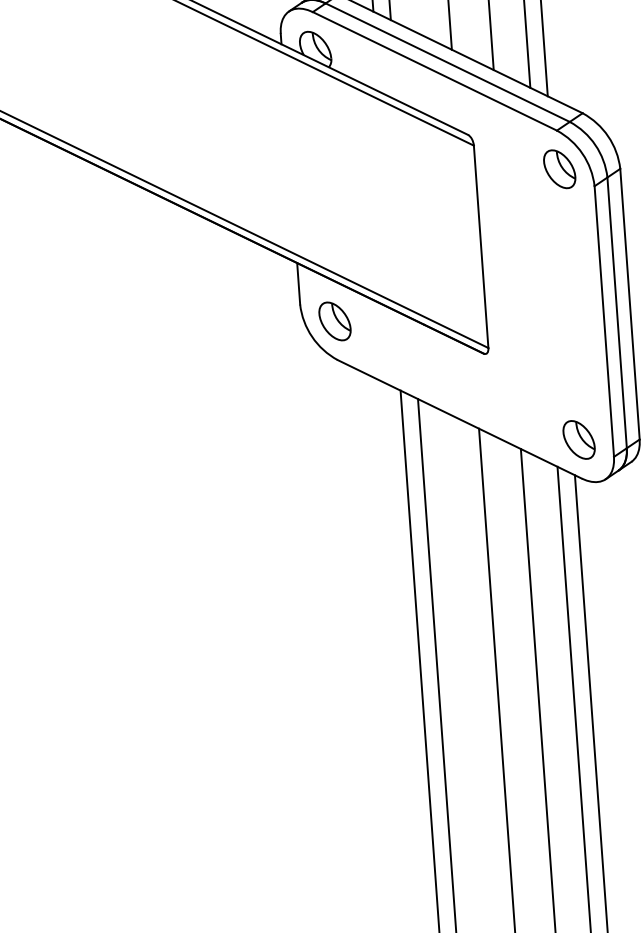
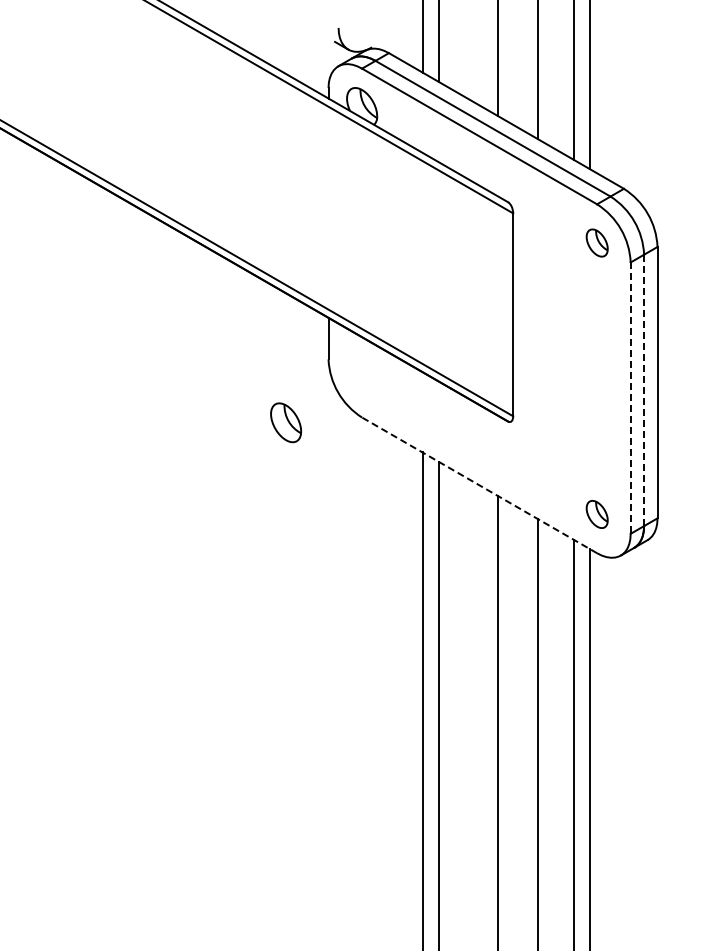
part: (560, 168) -> (597, 242), size x0.7
line: (617, 312) -> (644, 390), solid -> dashed
part: (335, 321) -> (286, 422), moved
line: (604, 321) -> (630, 398), solid -> dashed
line: (459, 419) -> (479, 485), solid -> dashed
part: (579, 439) -> (597, 514), size x0.7

